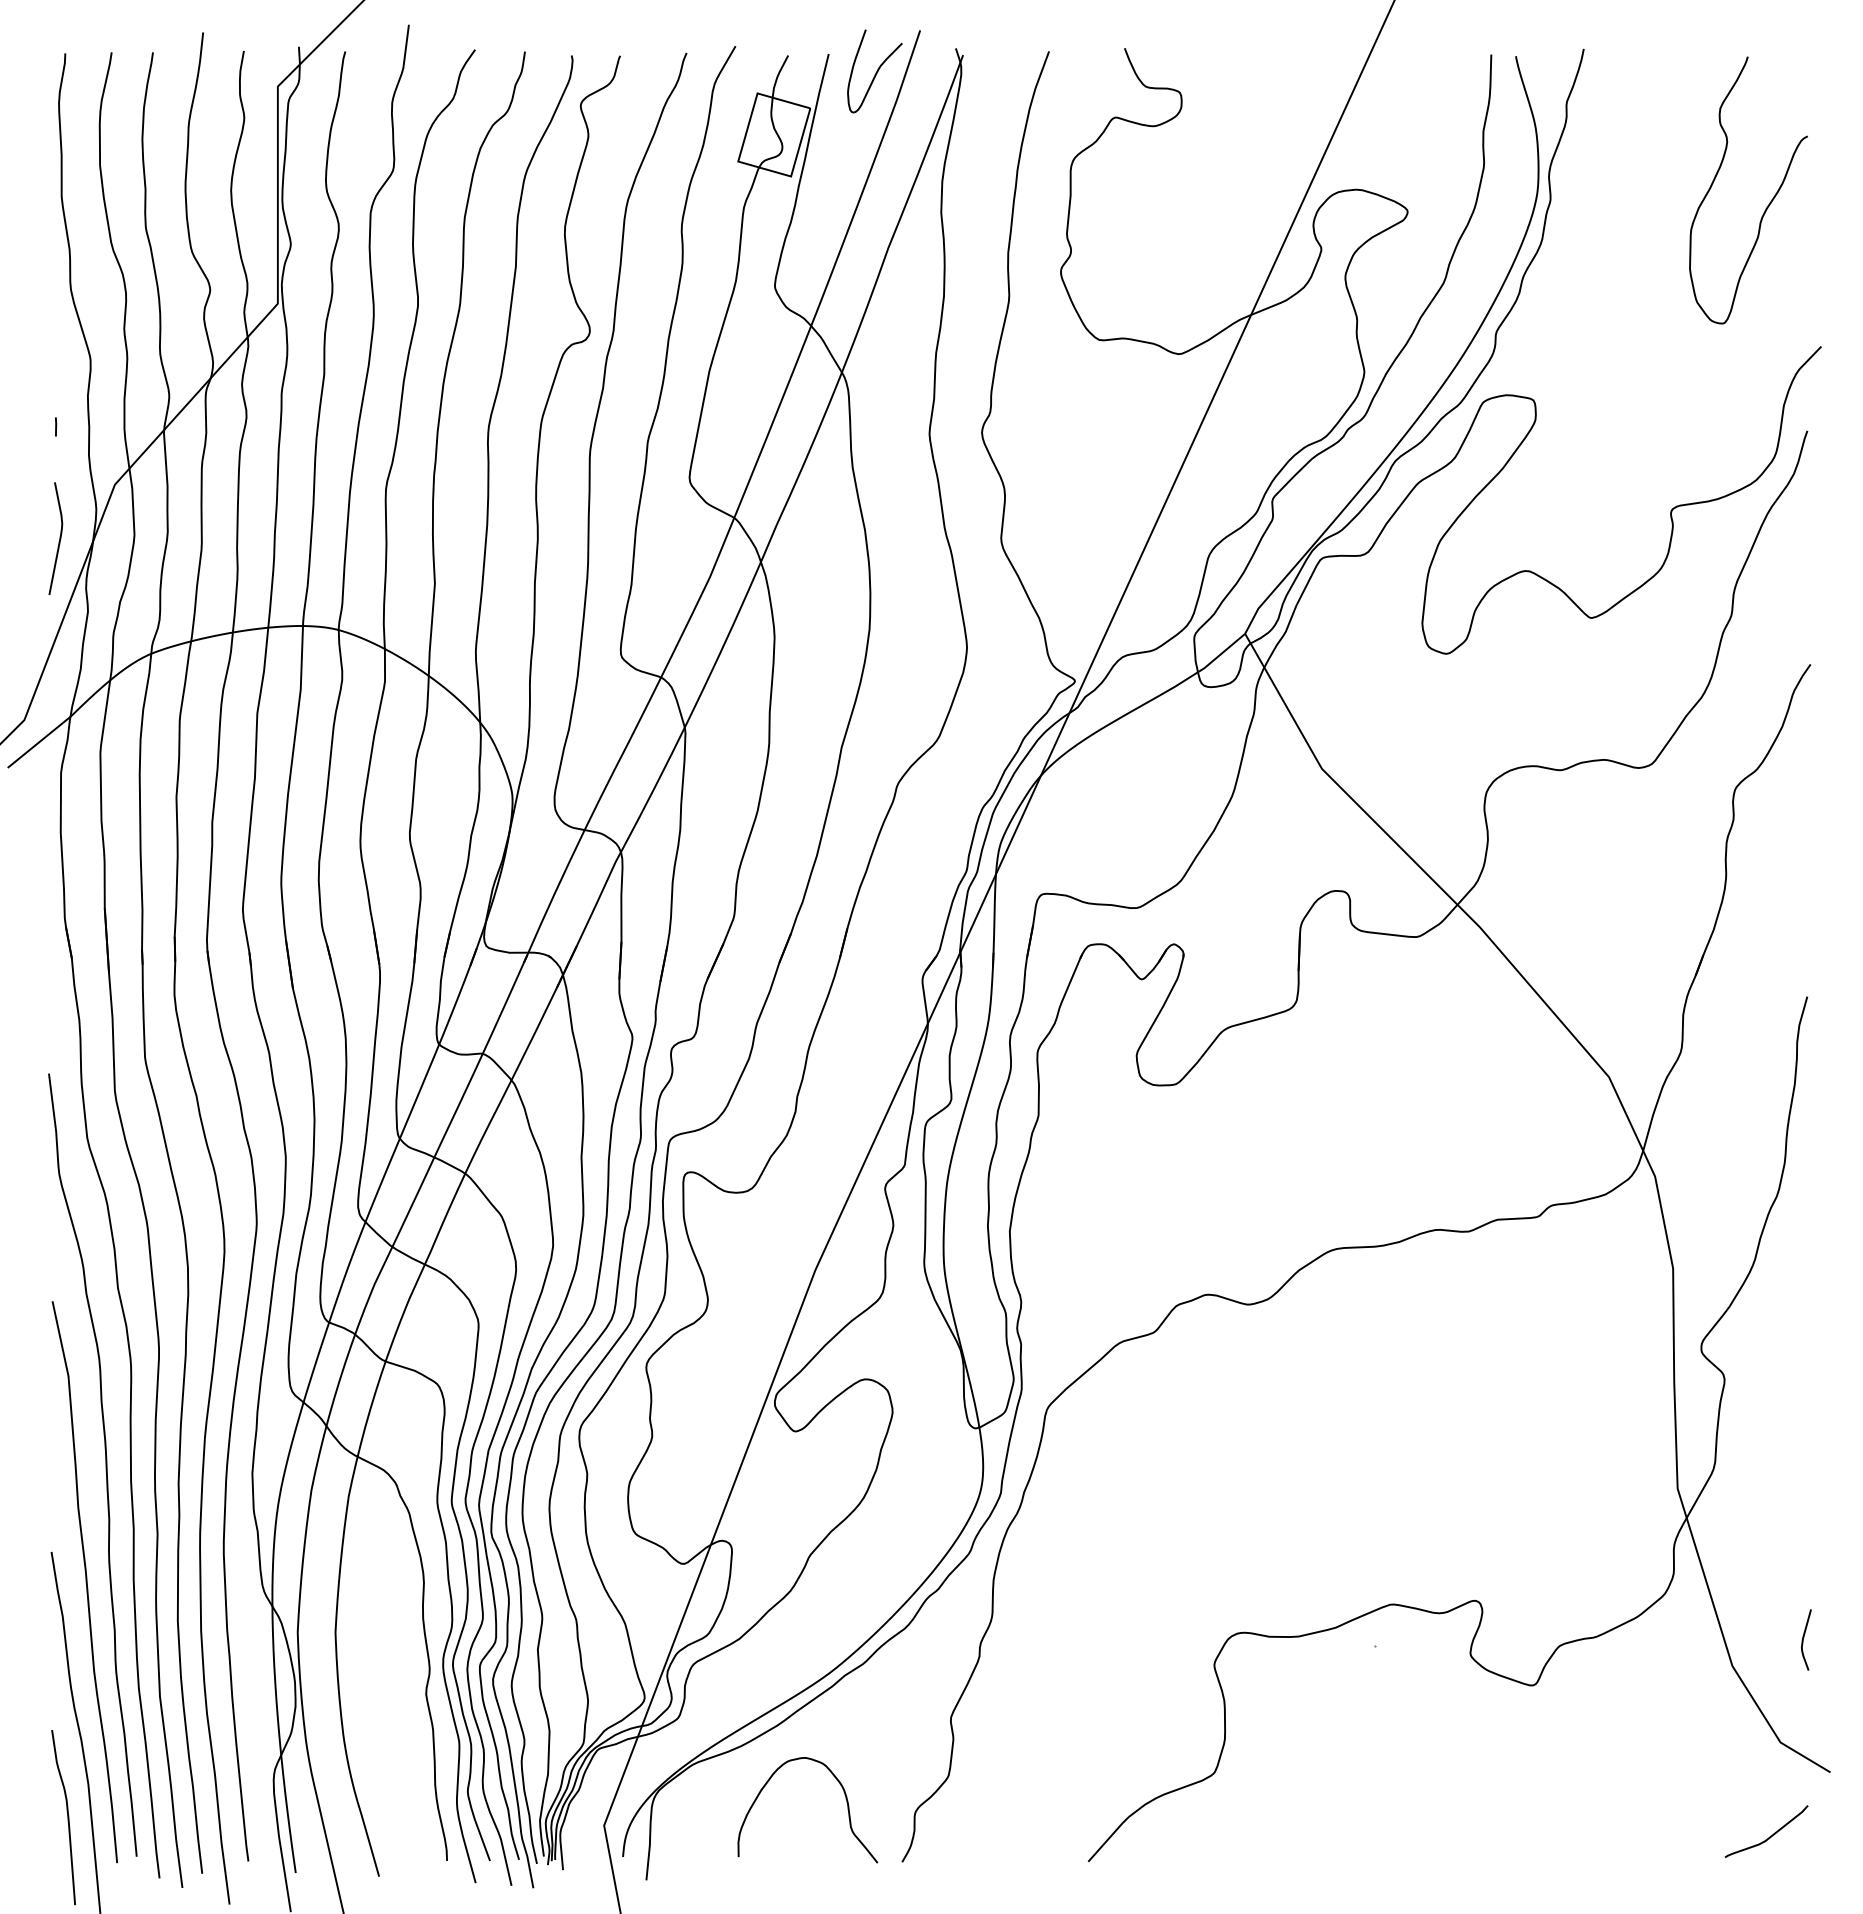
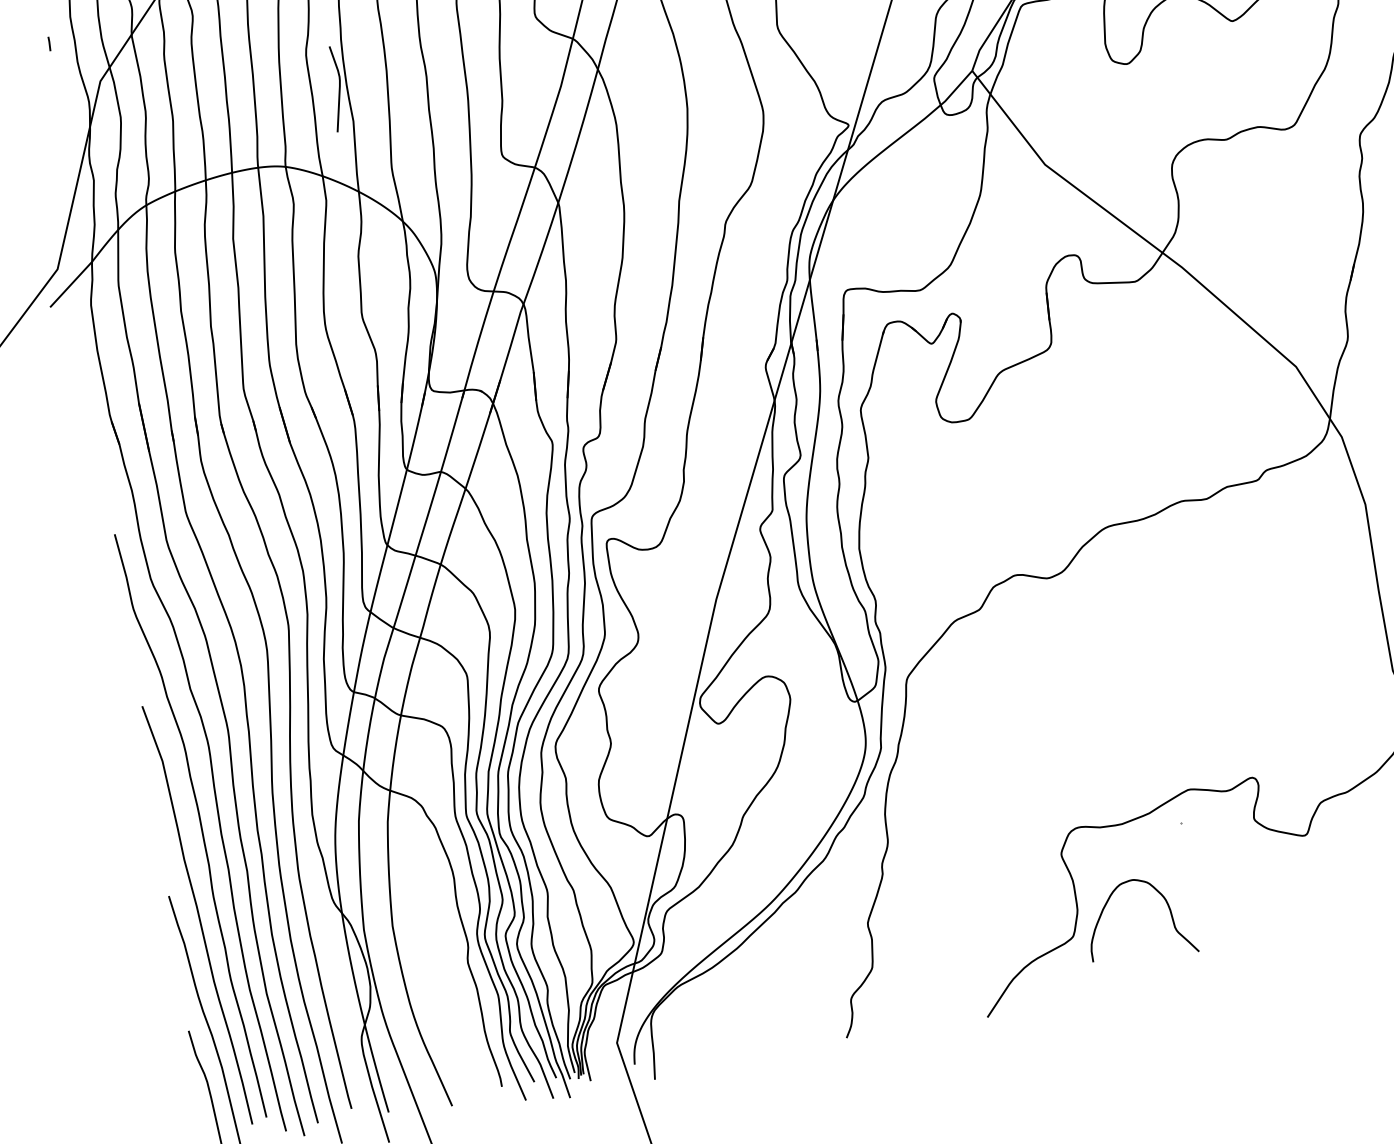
curve: (59, 538) -> (339, 88), moved
curve: (846, 1802) -> (1169, 909), moved

